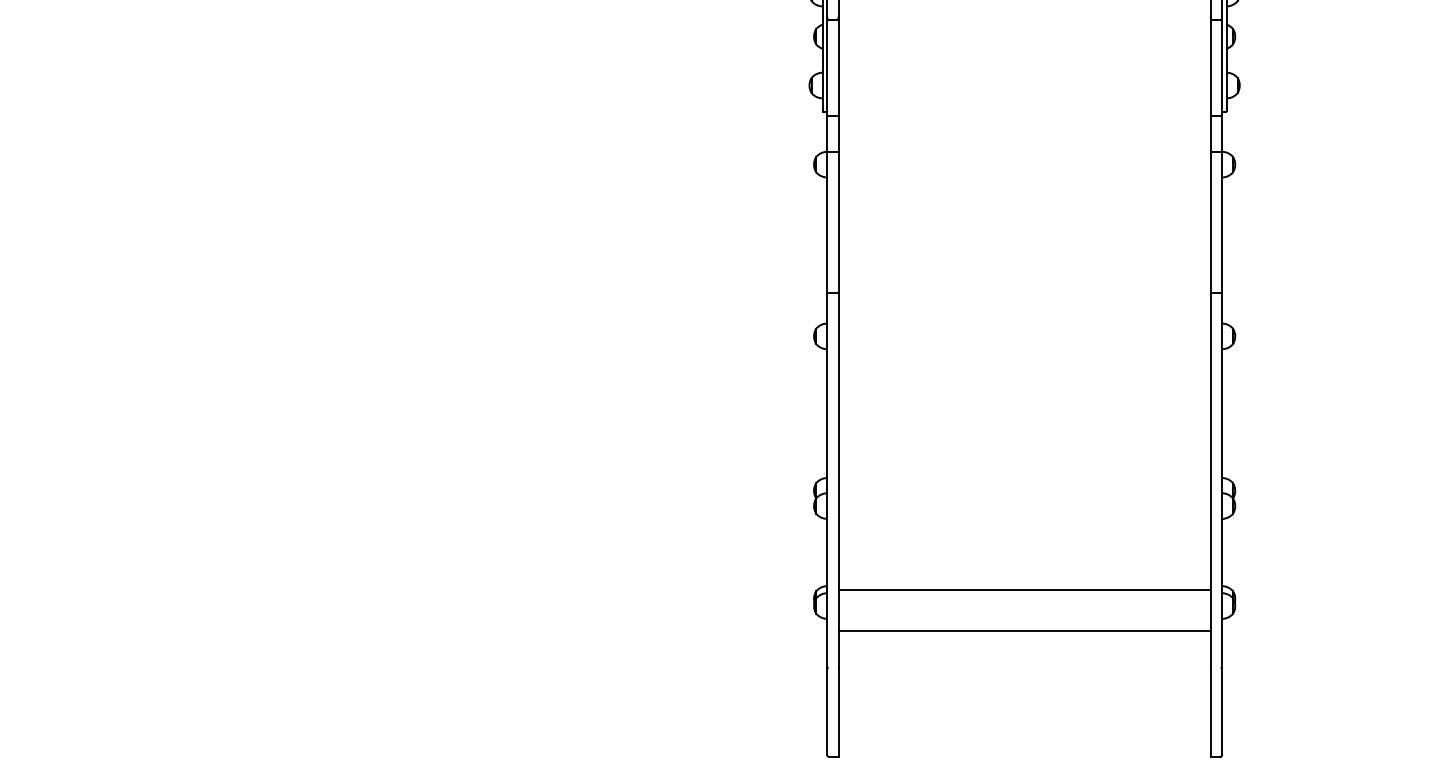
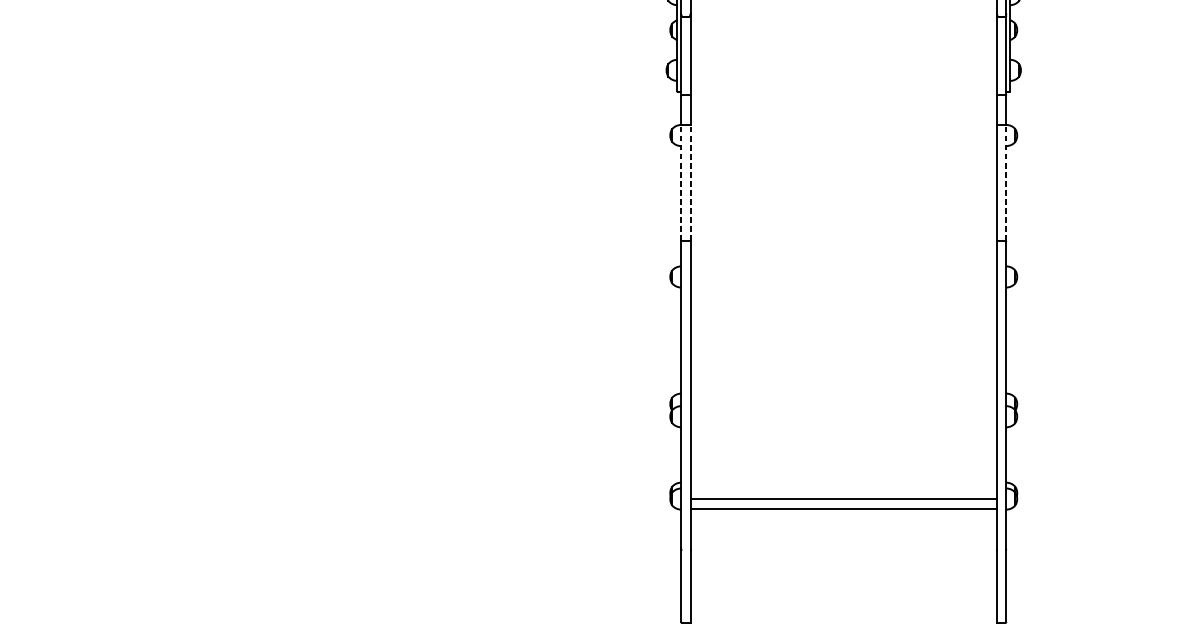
line: (827, 222) -> (681, 183), solid -> dashed
line: (838, 222) -> (690, 183), solid -> dashed
line: (1222, 222) -> (1006, 183), solid -> dashed
line: (1024, 589) -> (843, 509), moved
line: (1024, 630) -> (843, 498), moved

